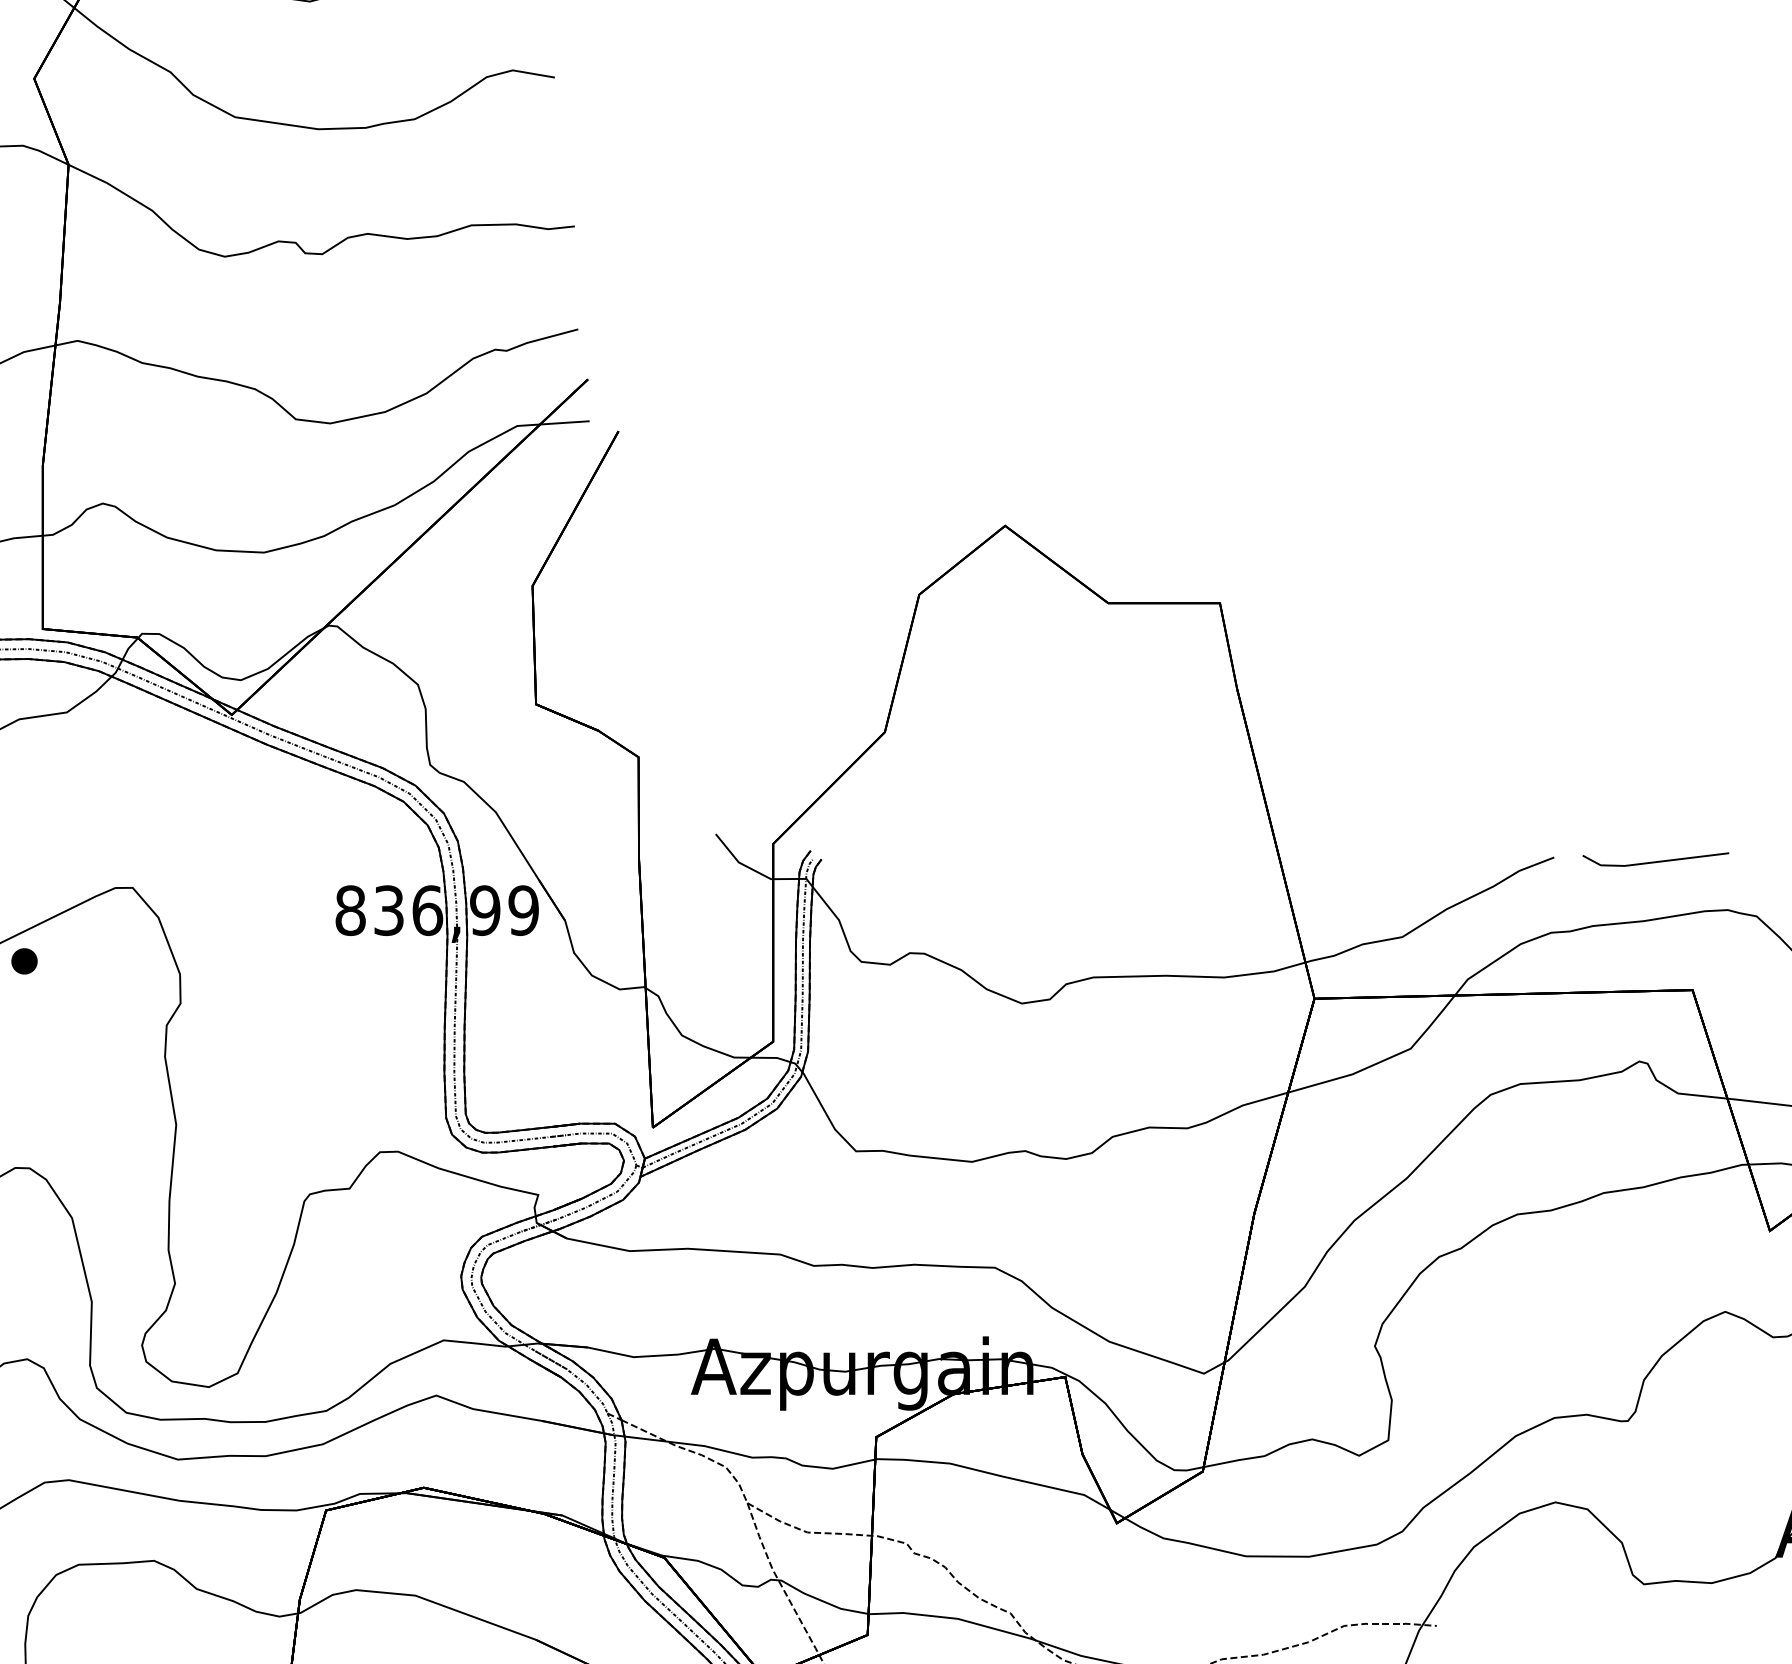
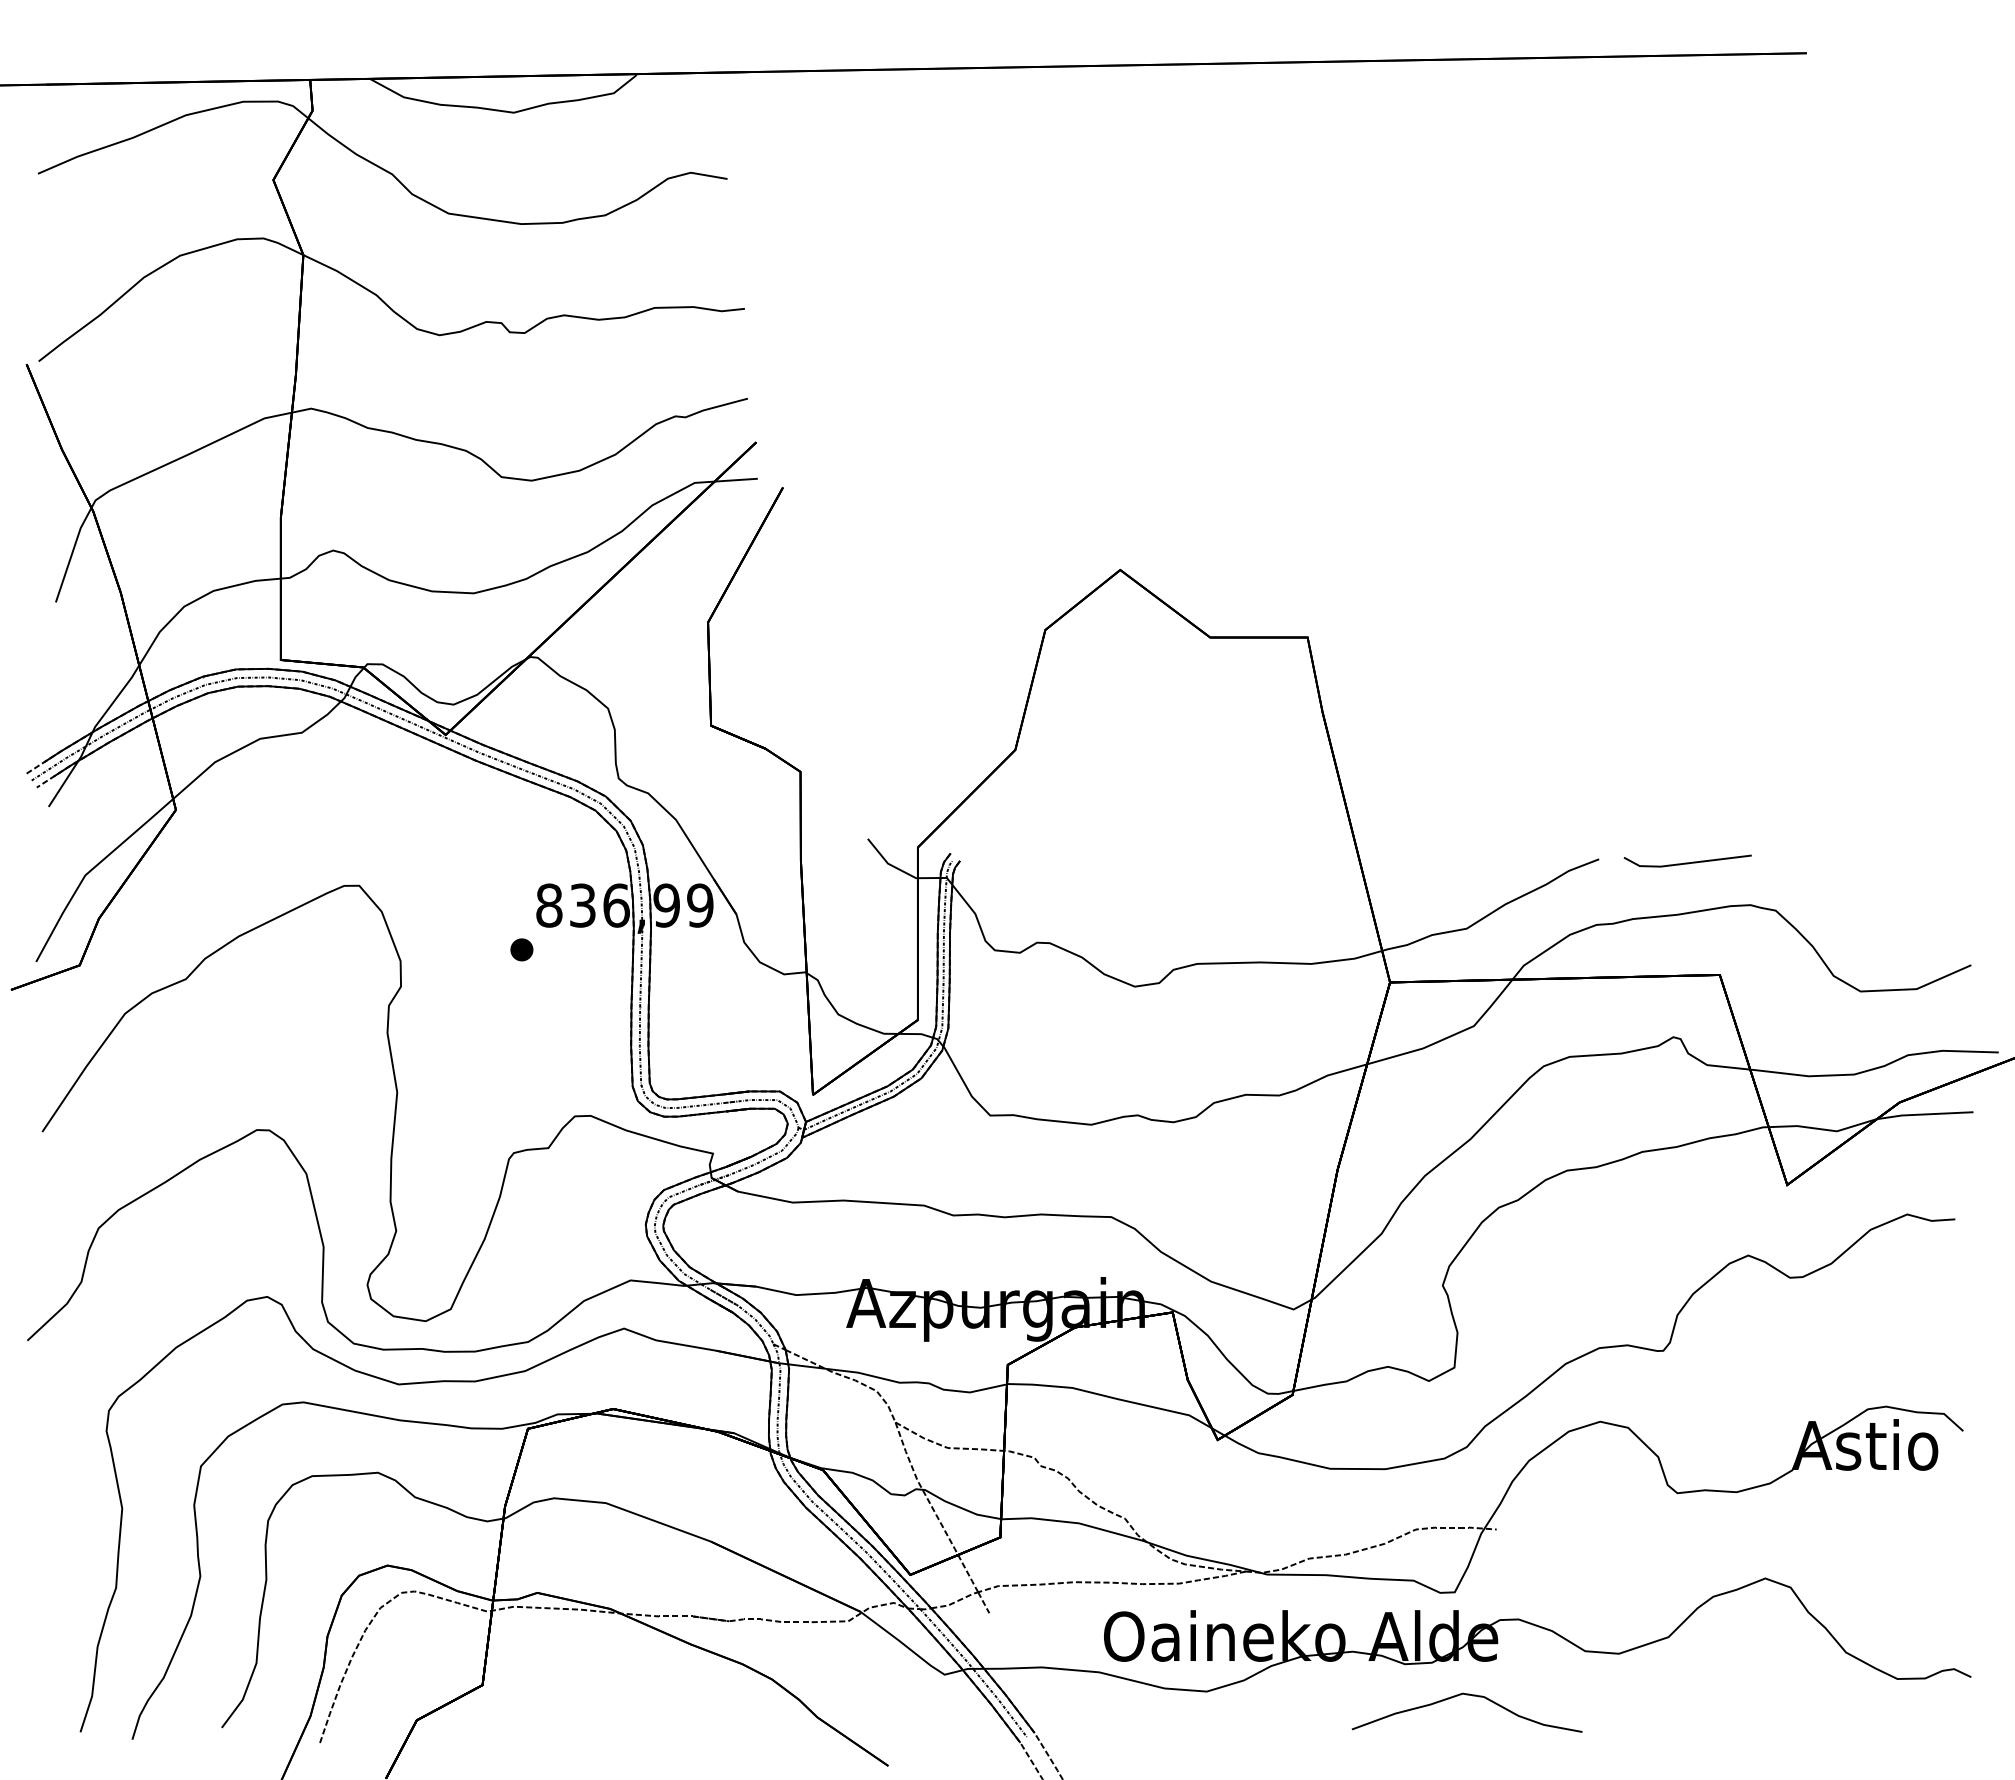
part: (24, 960) -> (521, 949), moved

